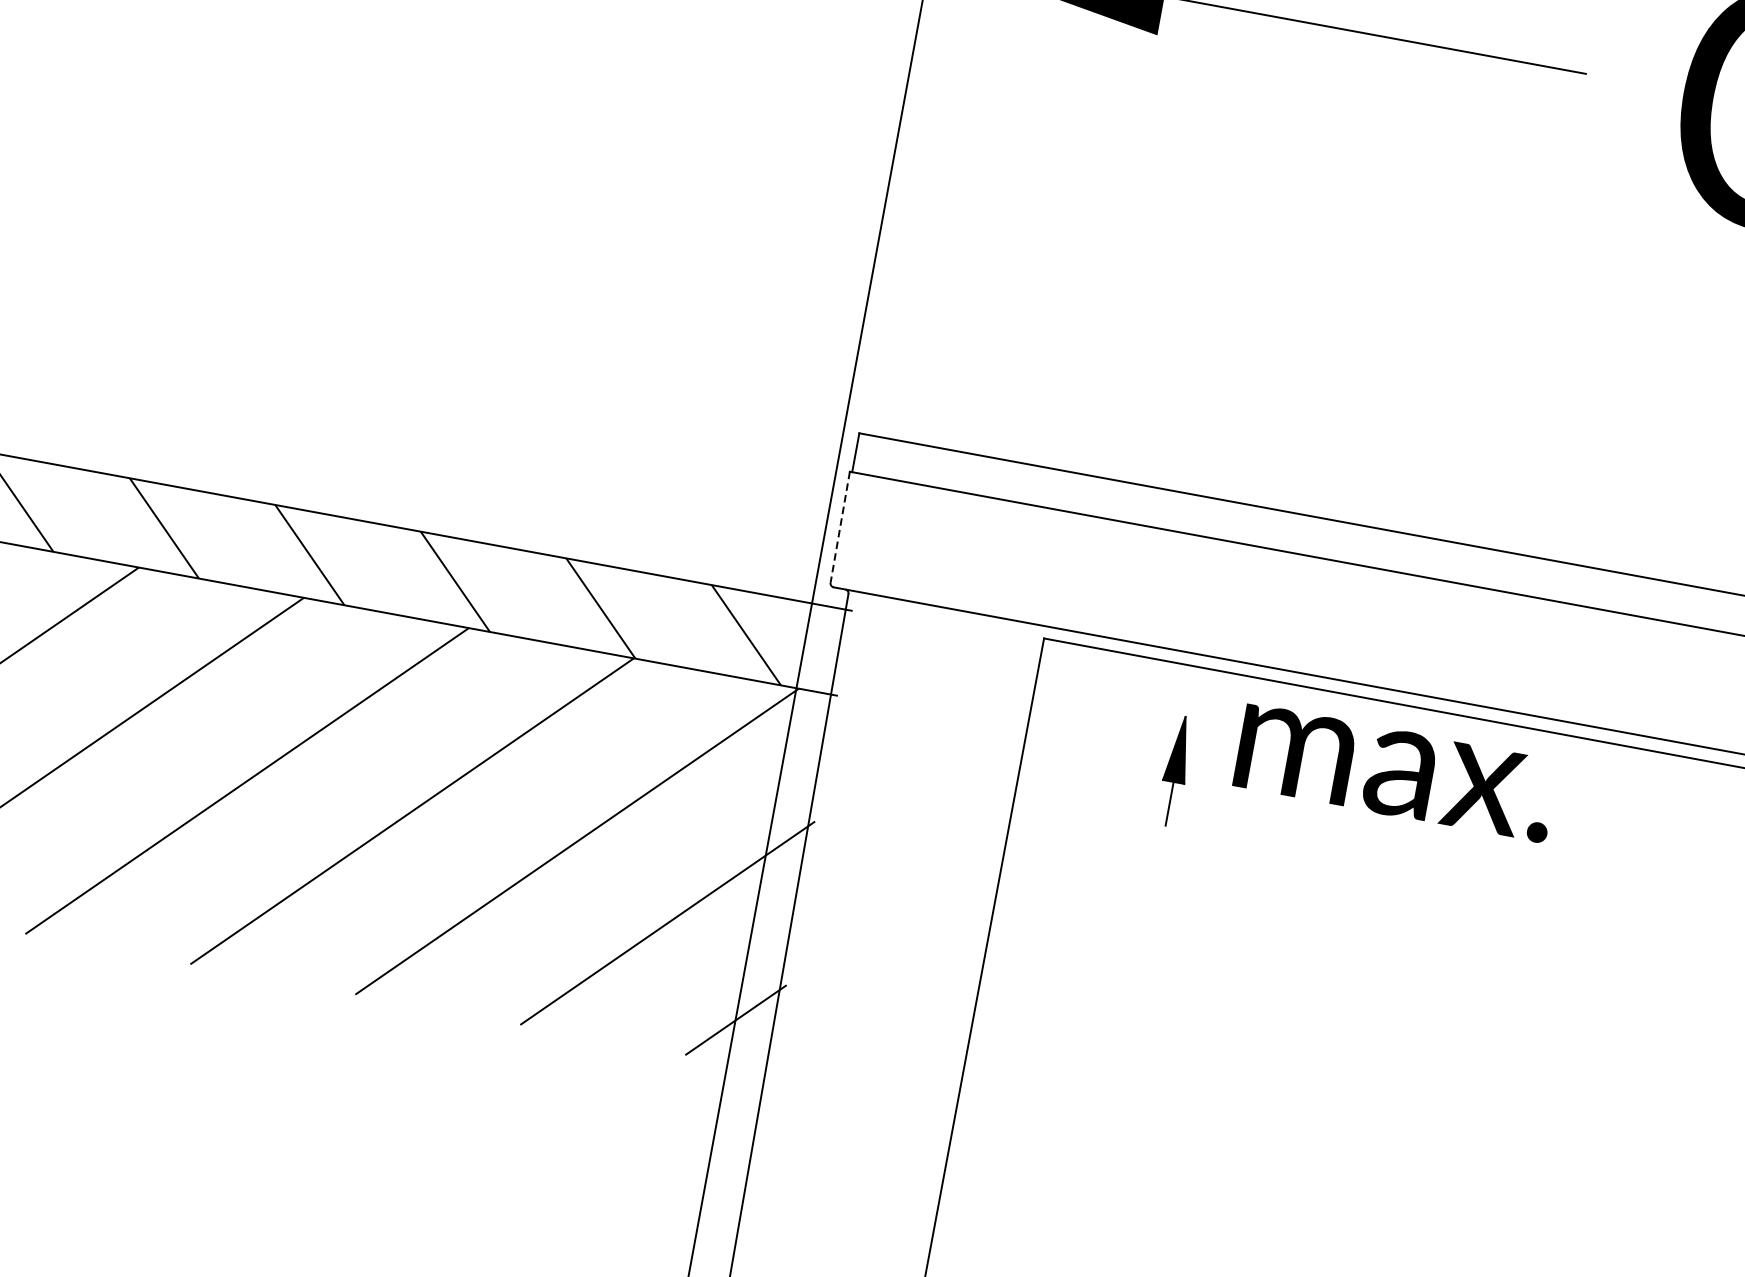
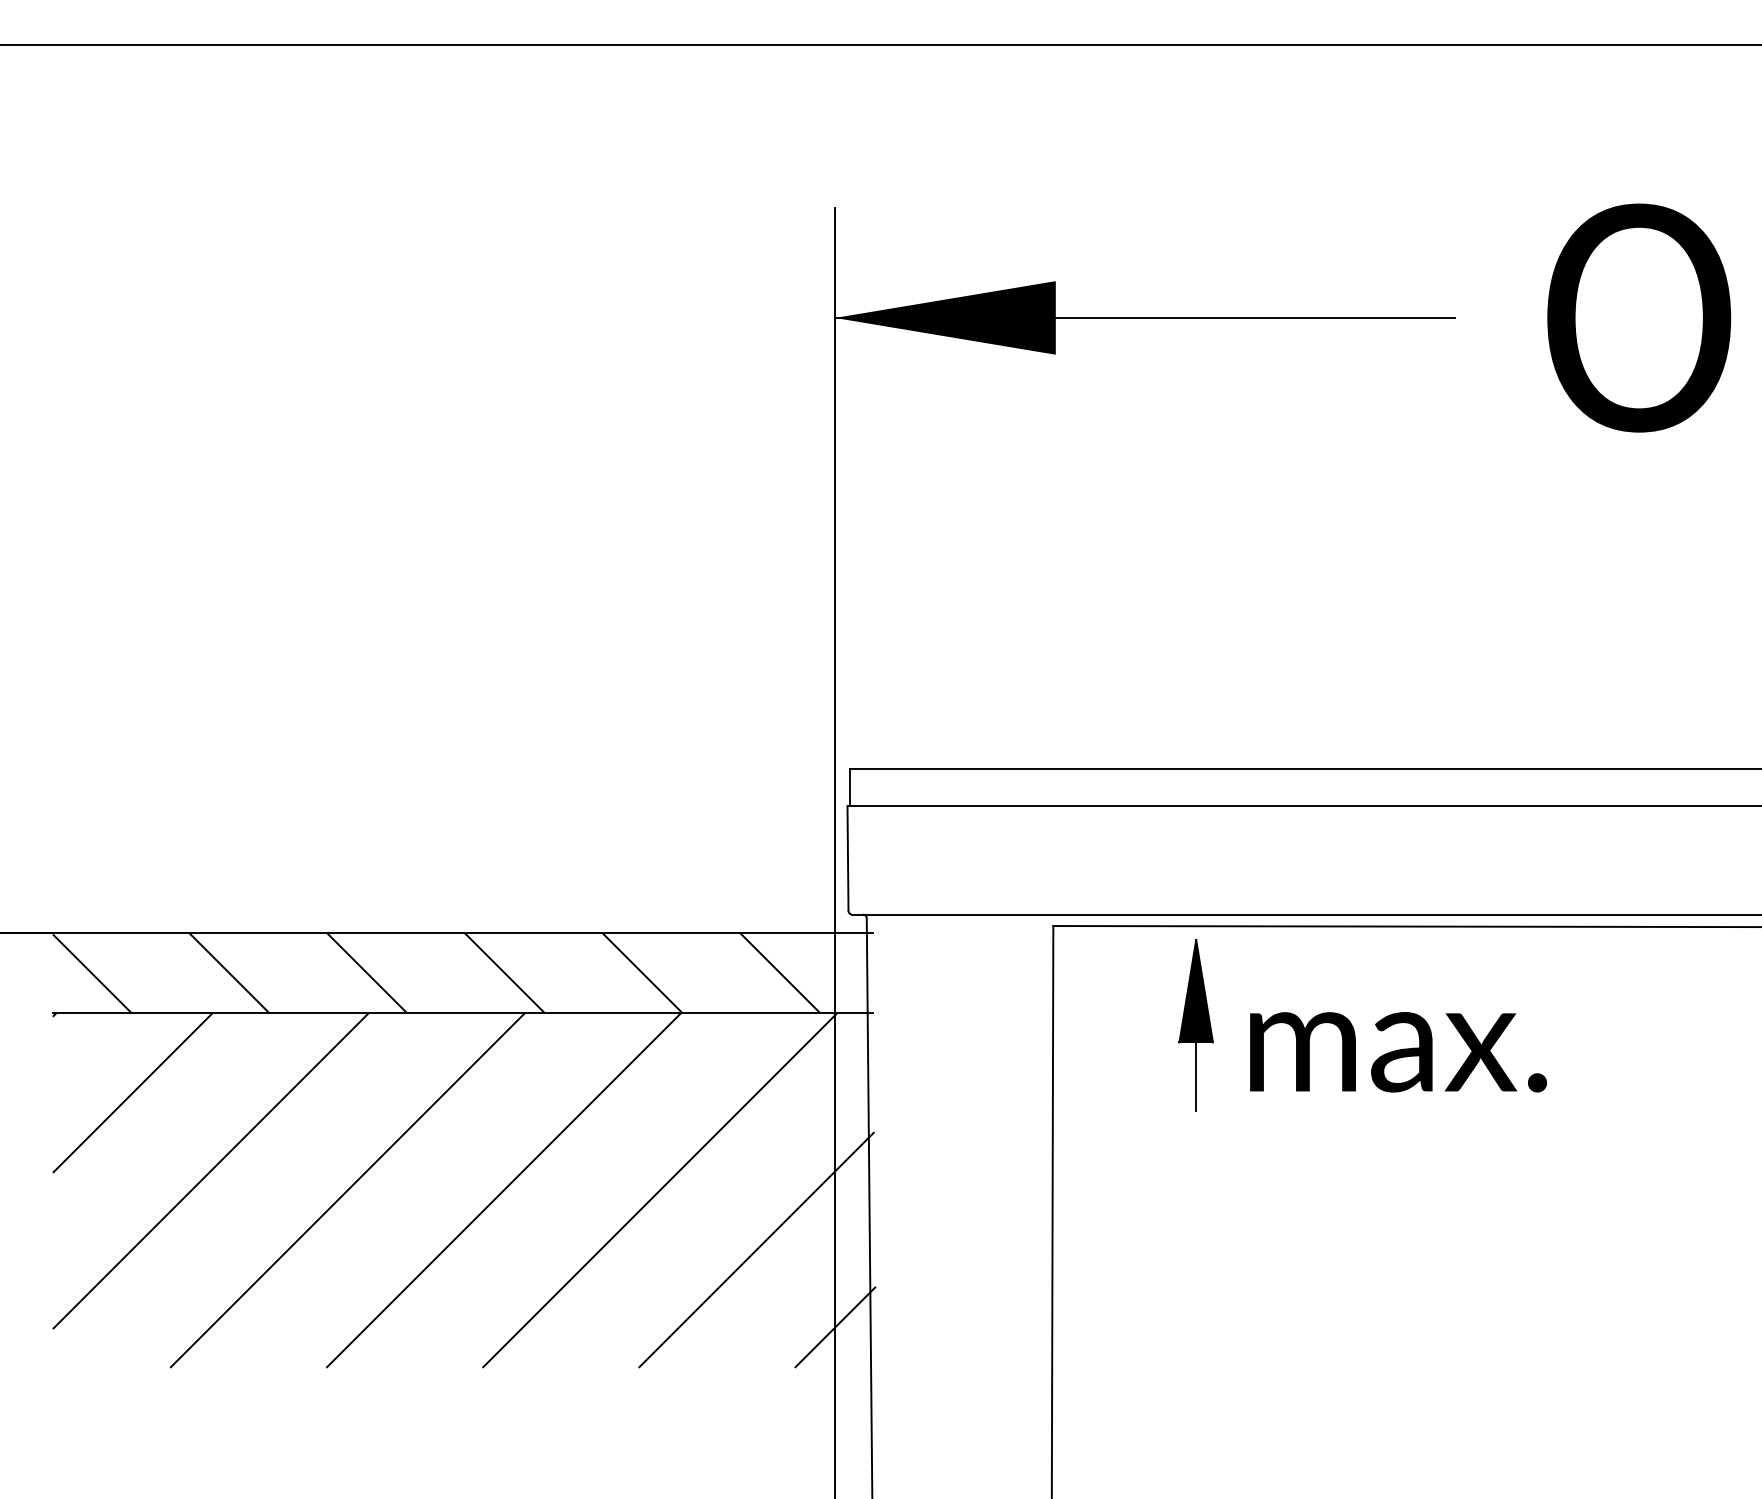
line: (840, 527) -> (848, 858), dashed -> solid
part: (1174, 771) -> (1195, 1025), size x1.67
text: (1396, 773) -> (1398, 1052), moved

